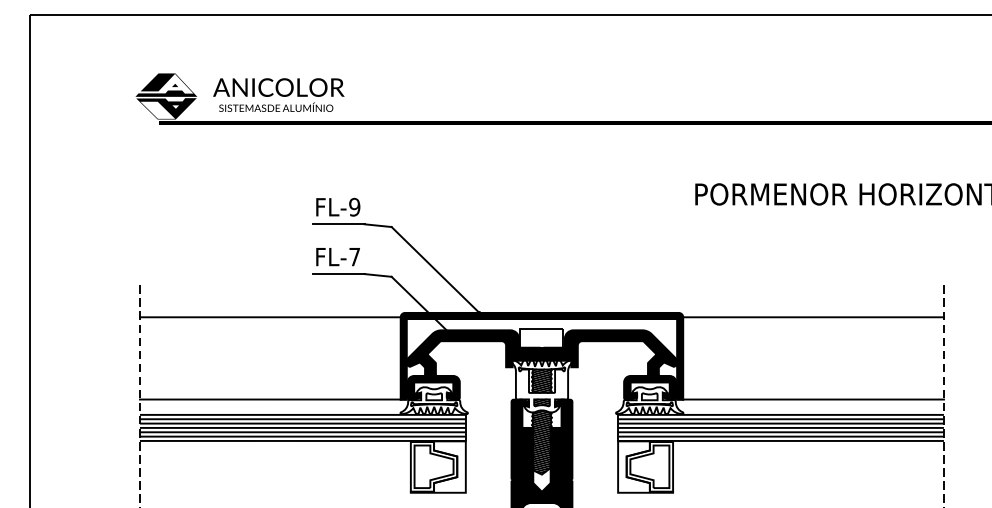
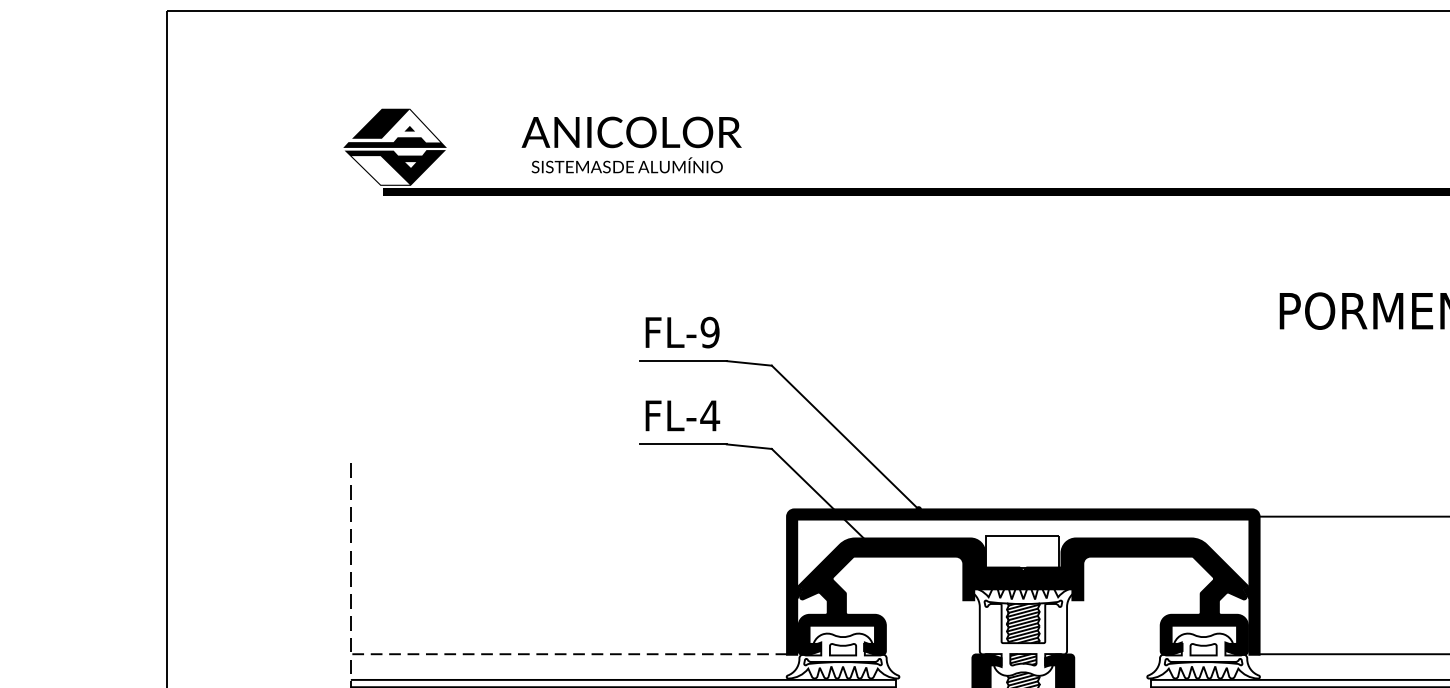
text: (278, 94) -> (631, 143), moved
text: (354, 257) -> (709, 416), FL-7 -> FL-4
line: (269, 317) -> (567, 517), removed
line: (269, 399) -> (567, 654), solid -> dashed

